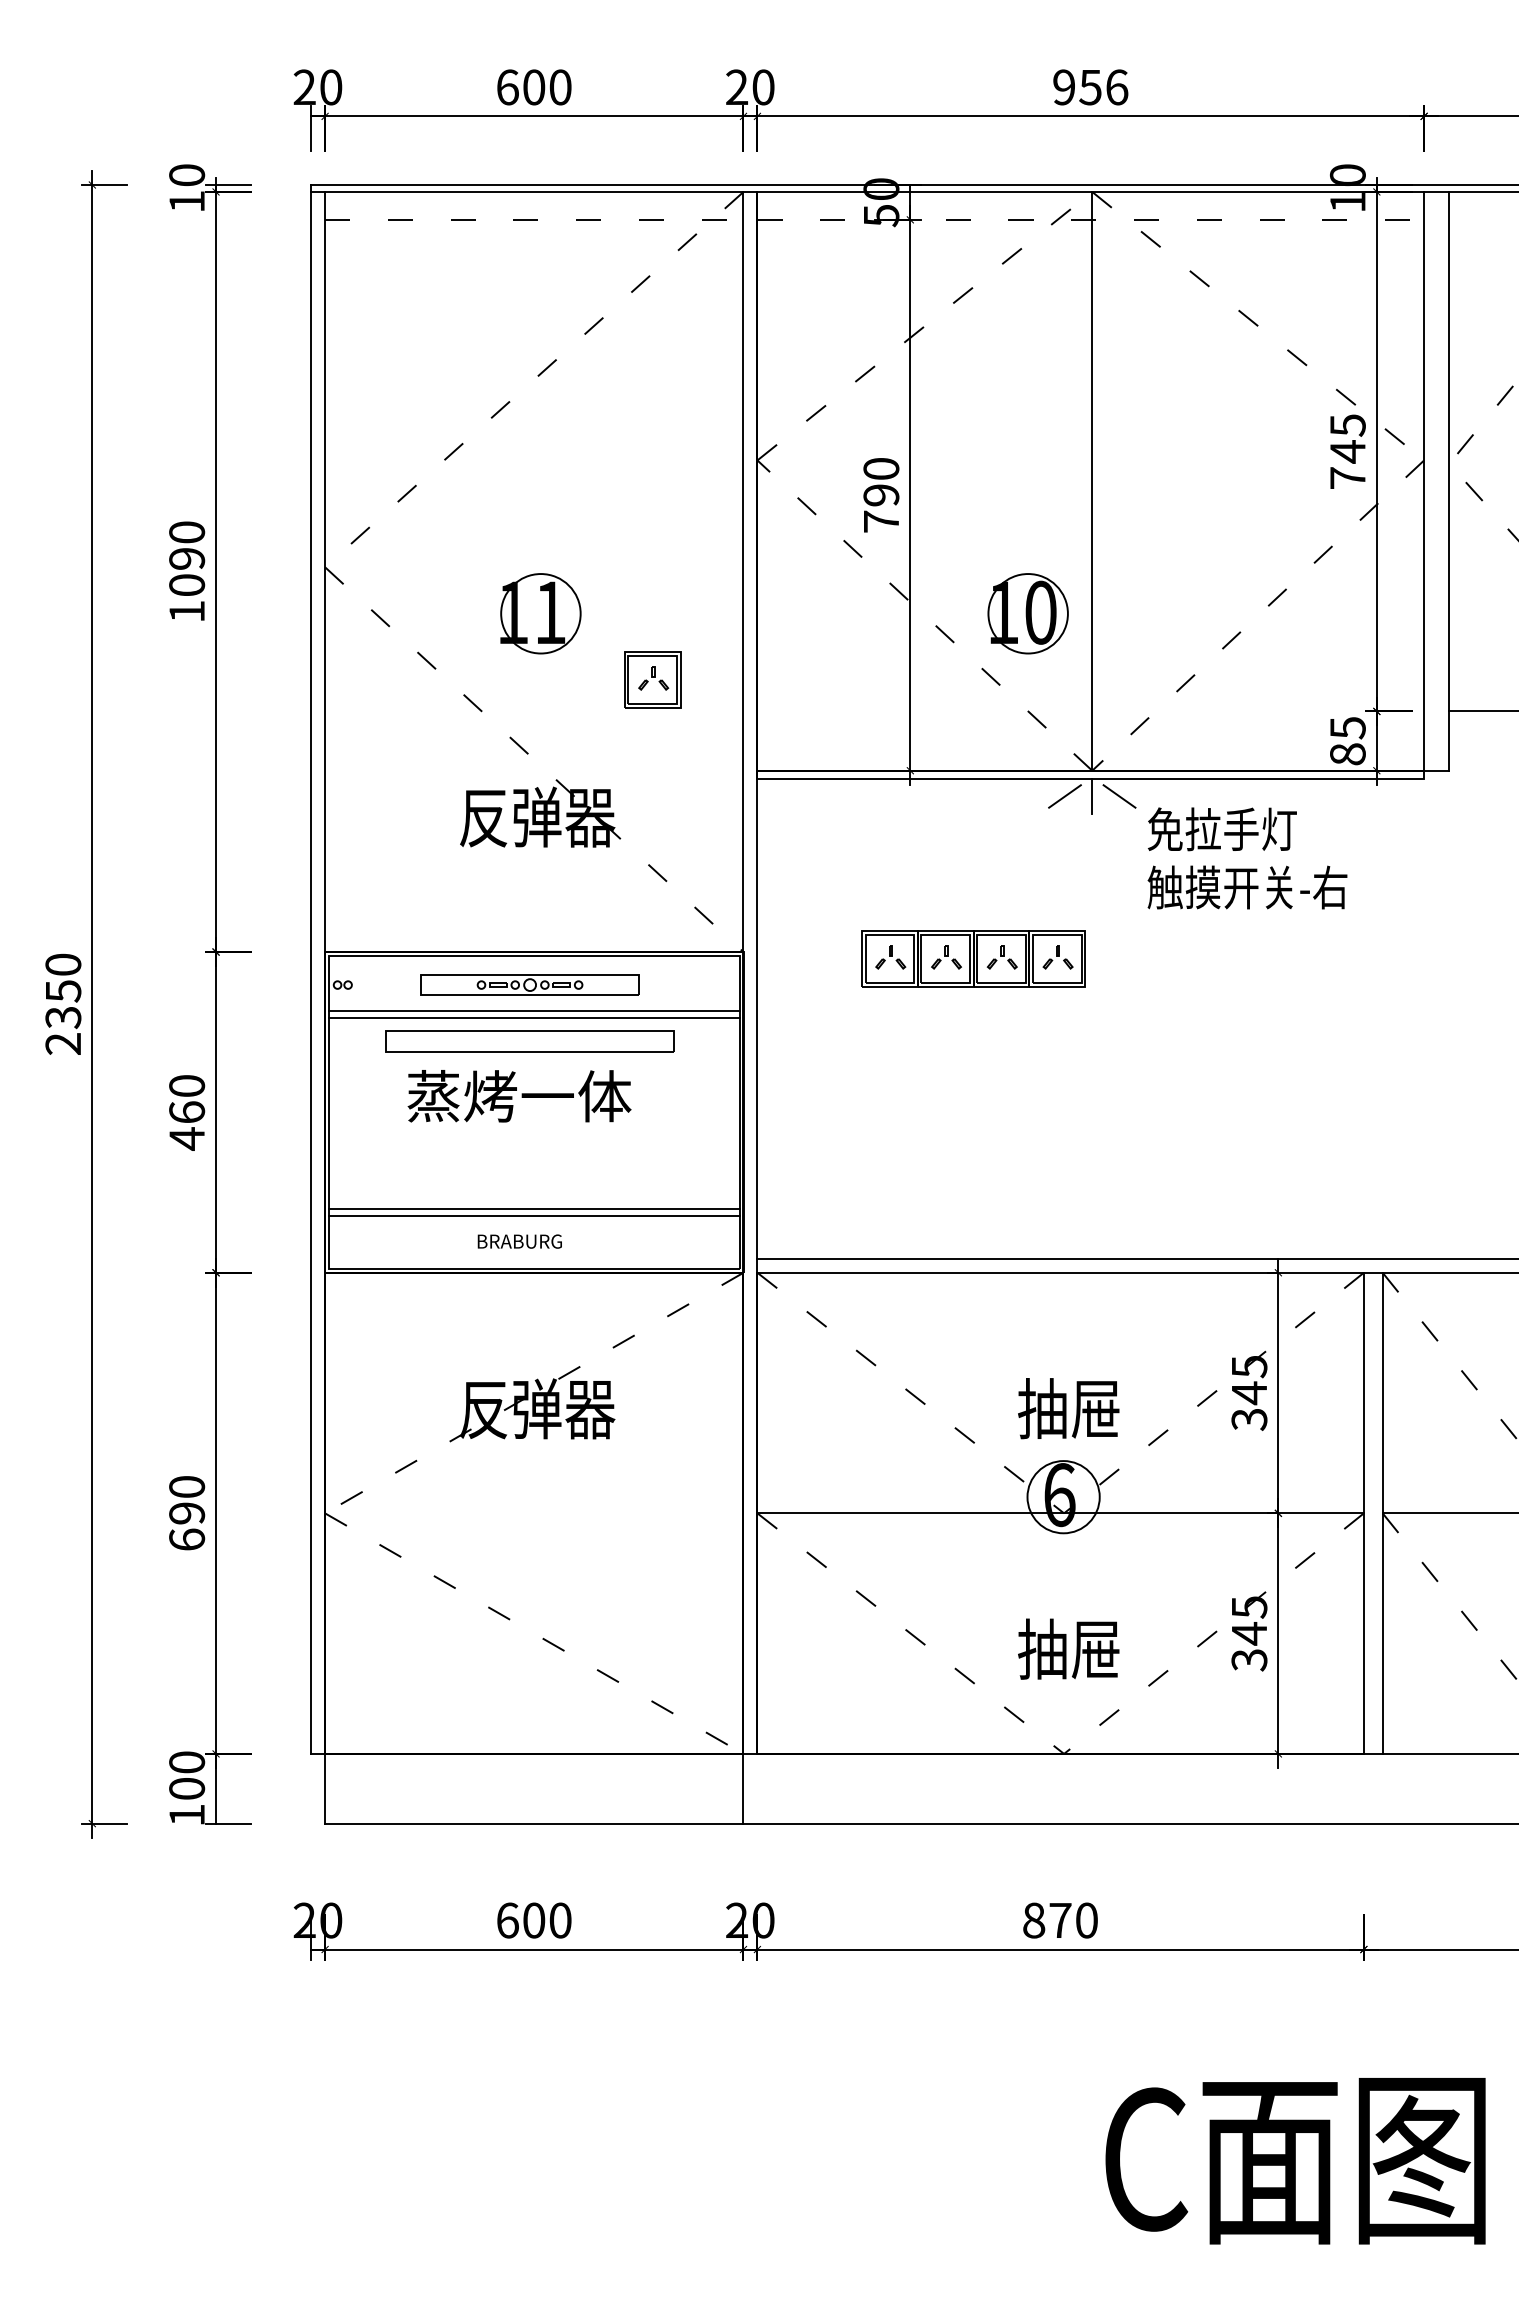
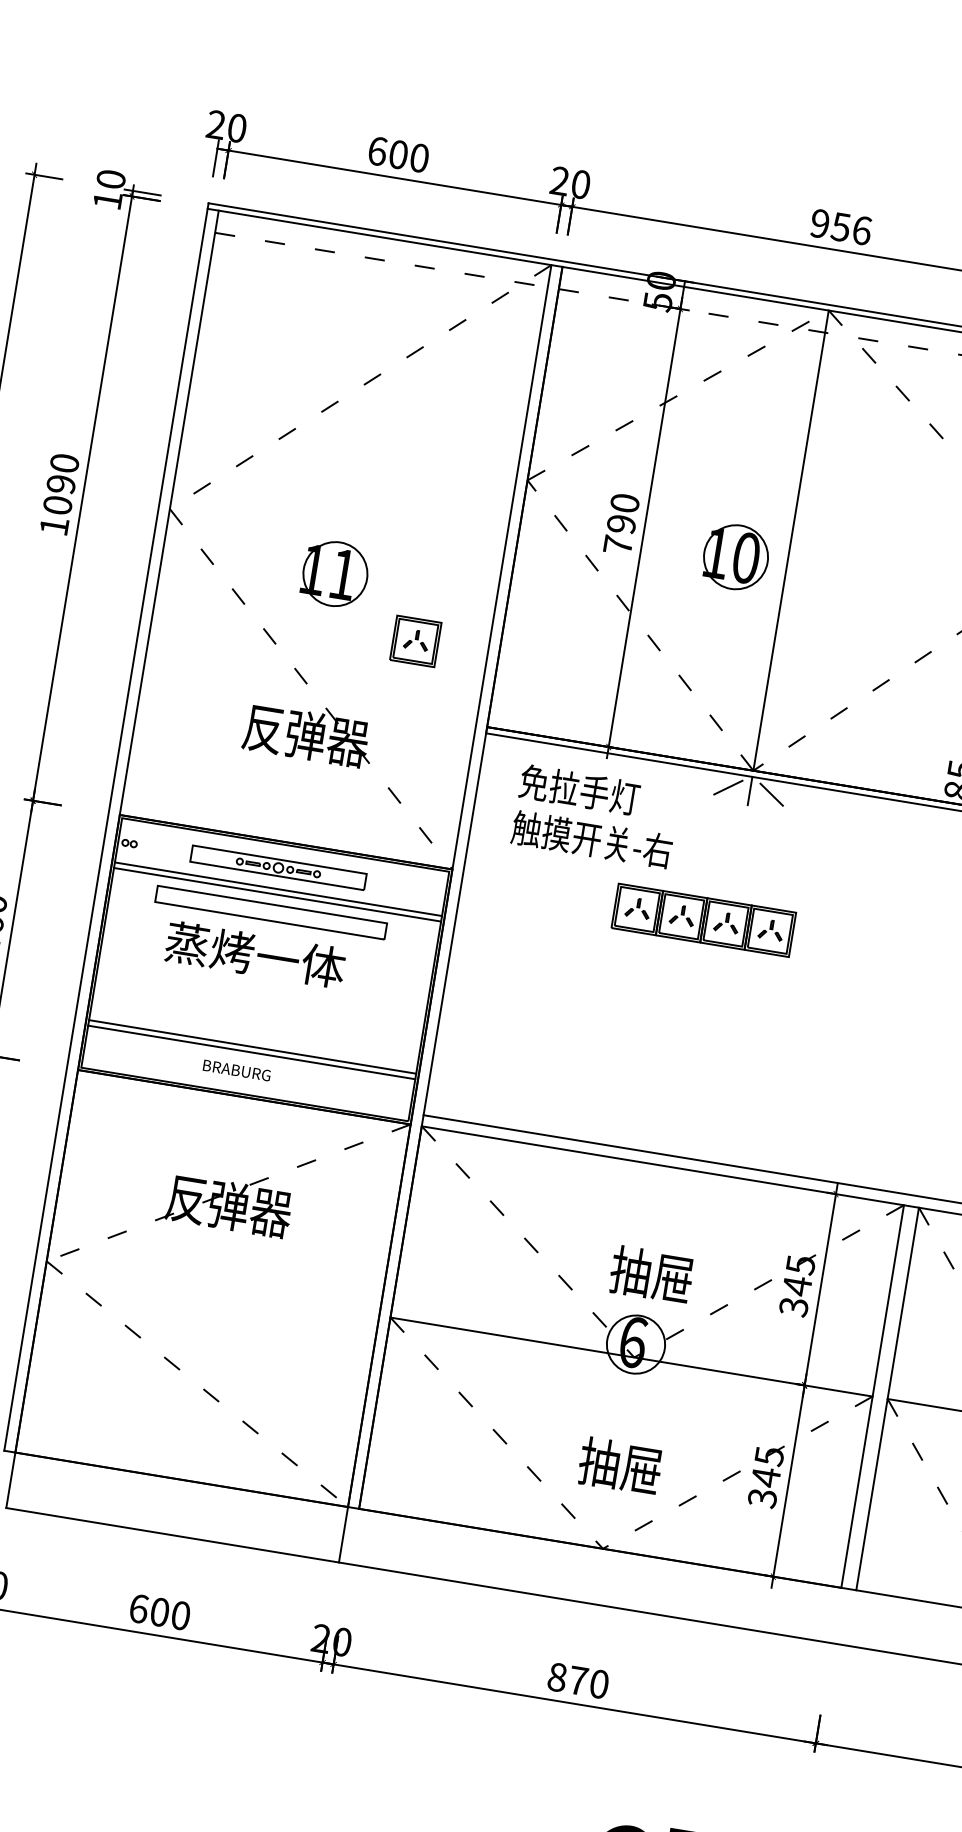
part: (1027, 613) -> (735, 556), moved
text: (1247, 858) -> (595, 816), moved
part: (973, 958) -> (703, 919), moved

